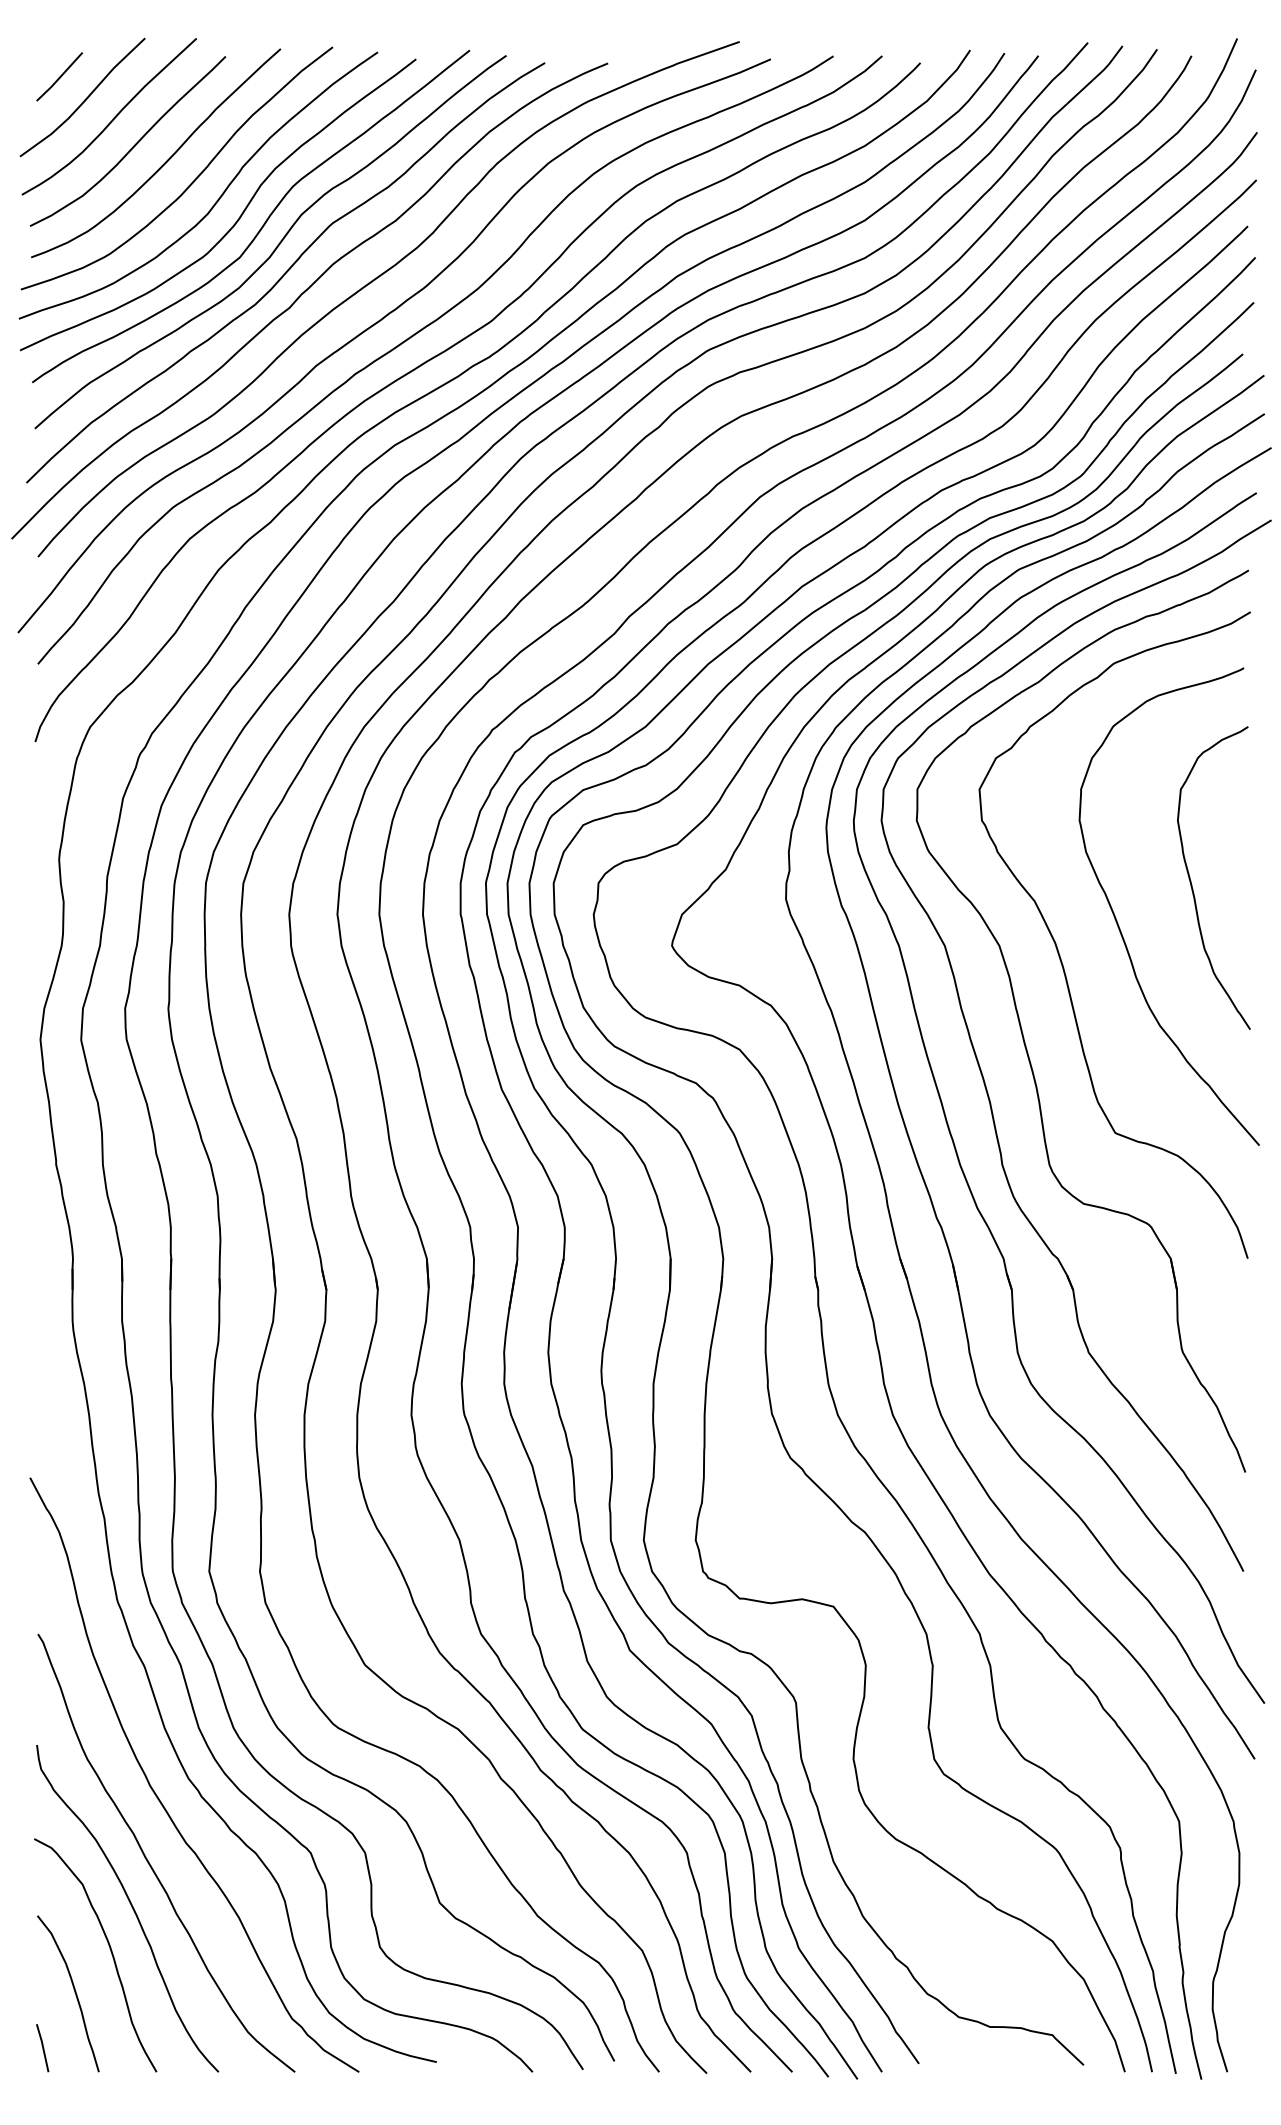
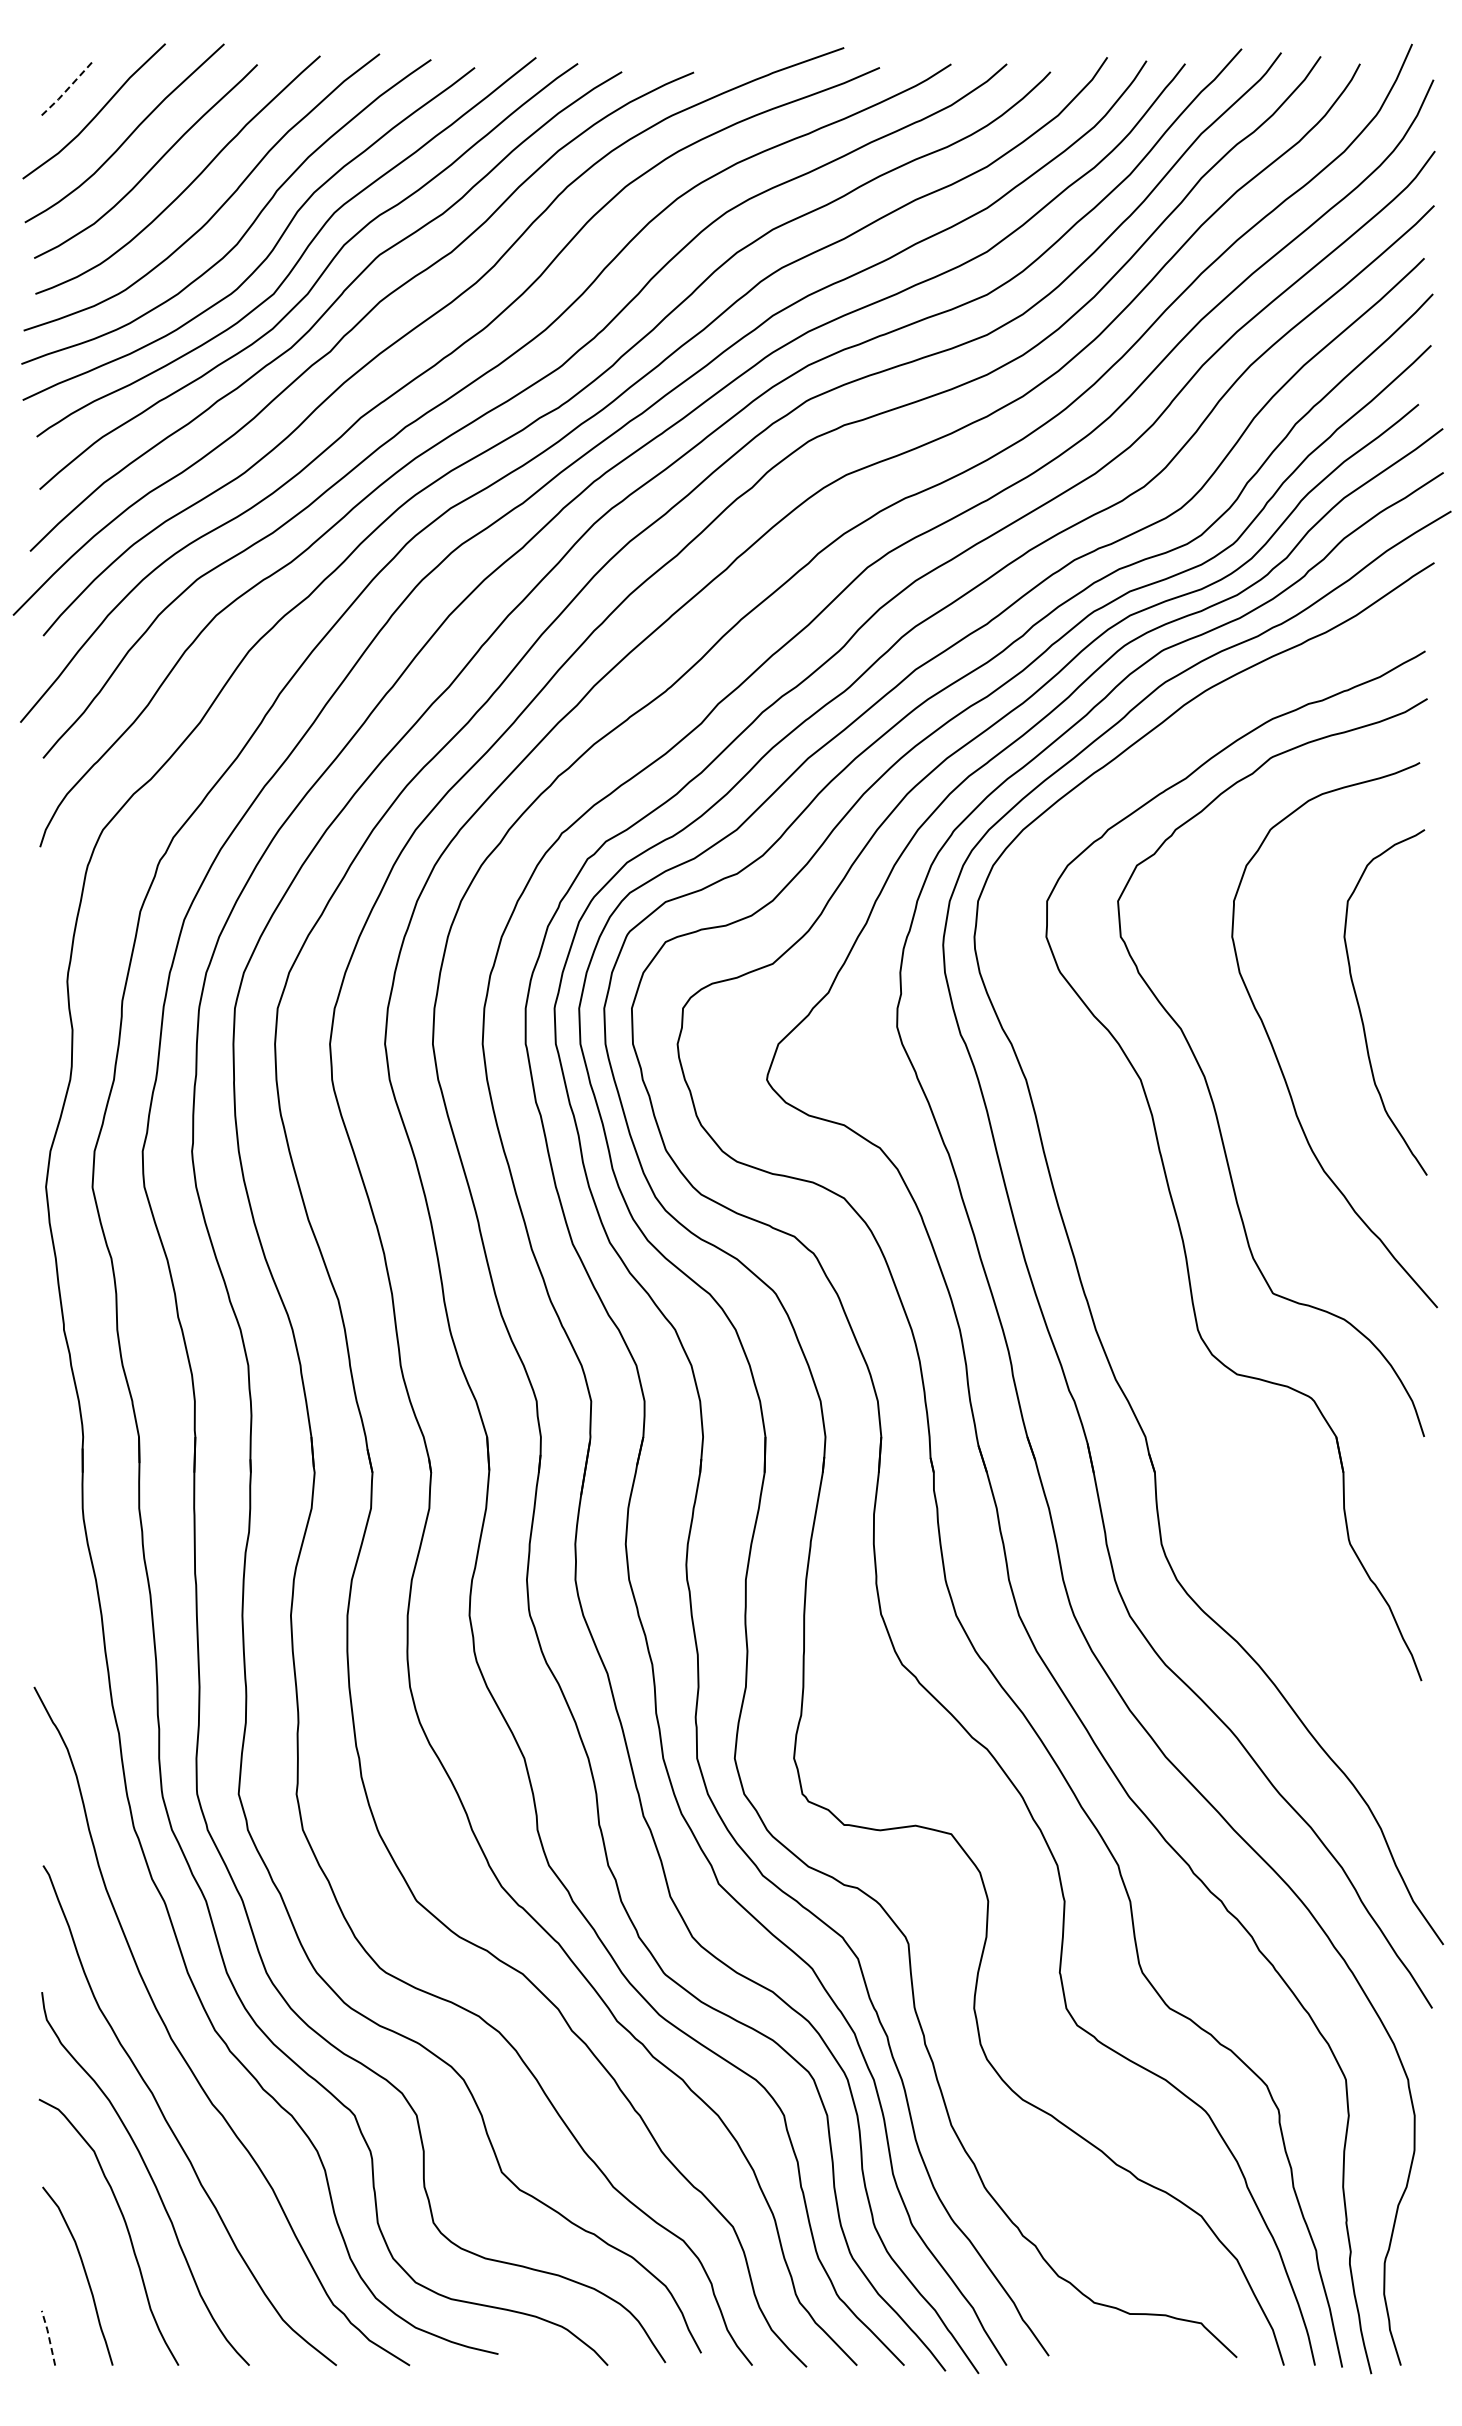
line: (60, 77) -> (68, 88), solid -> dashed
part: (983, 1076) -> (1122, 1228), removed
line: (43, 2047) -> (49, 2337), solid -> dashed

